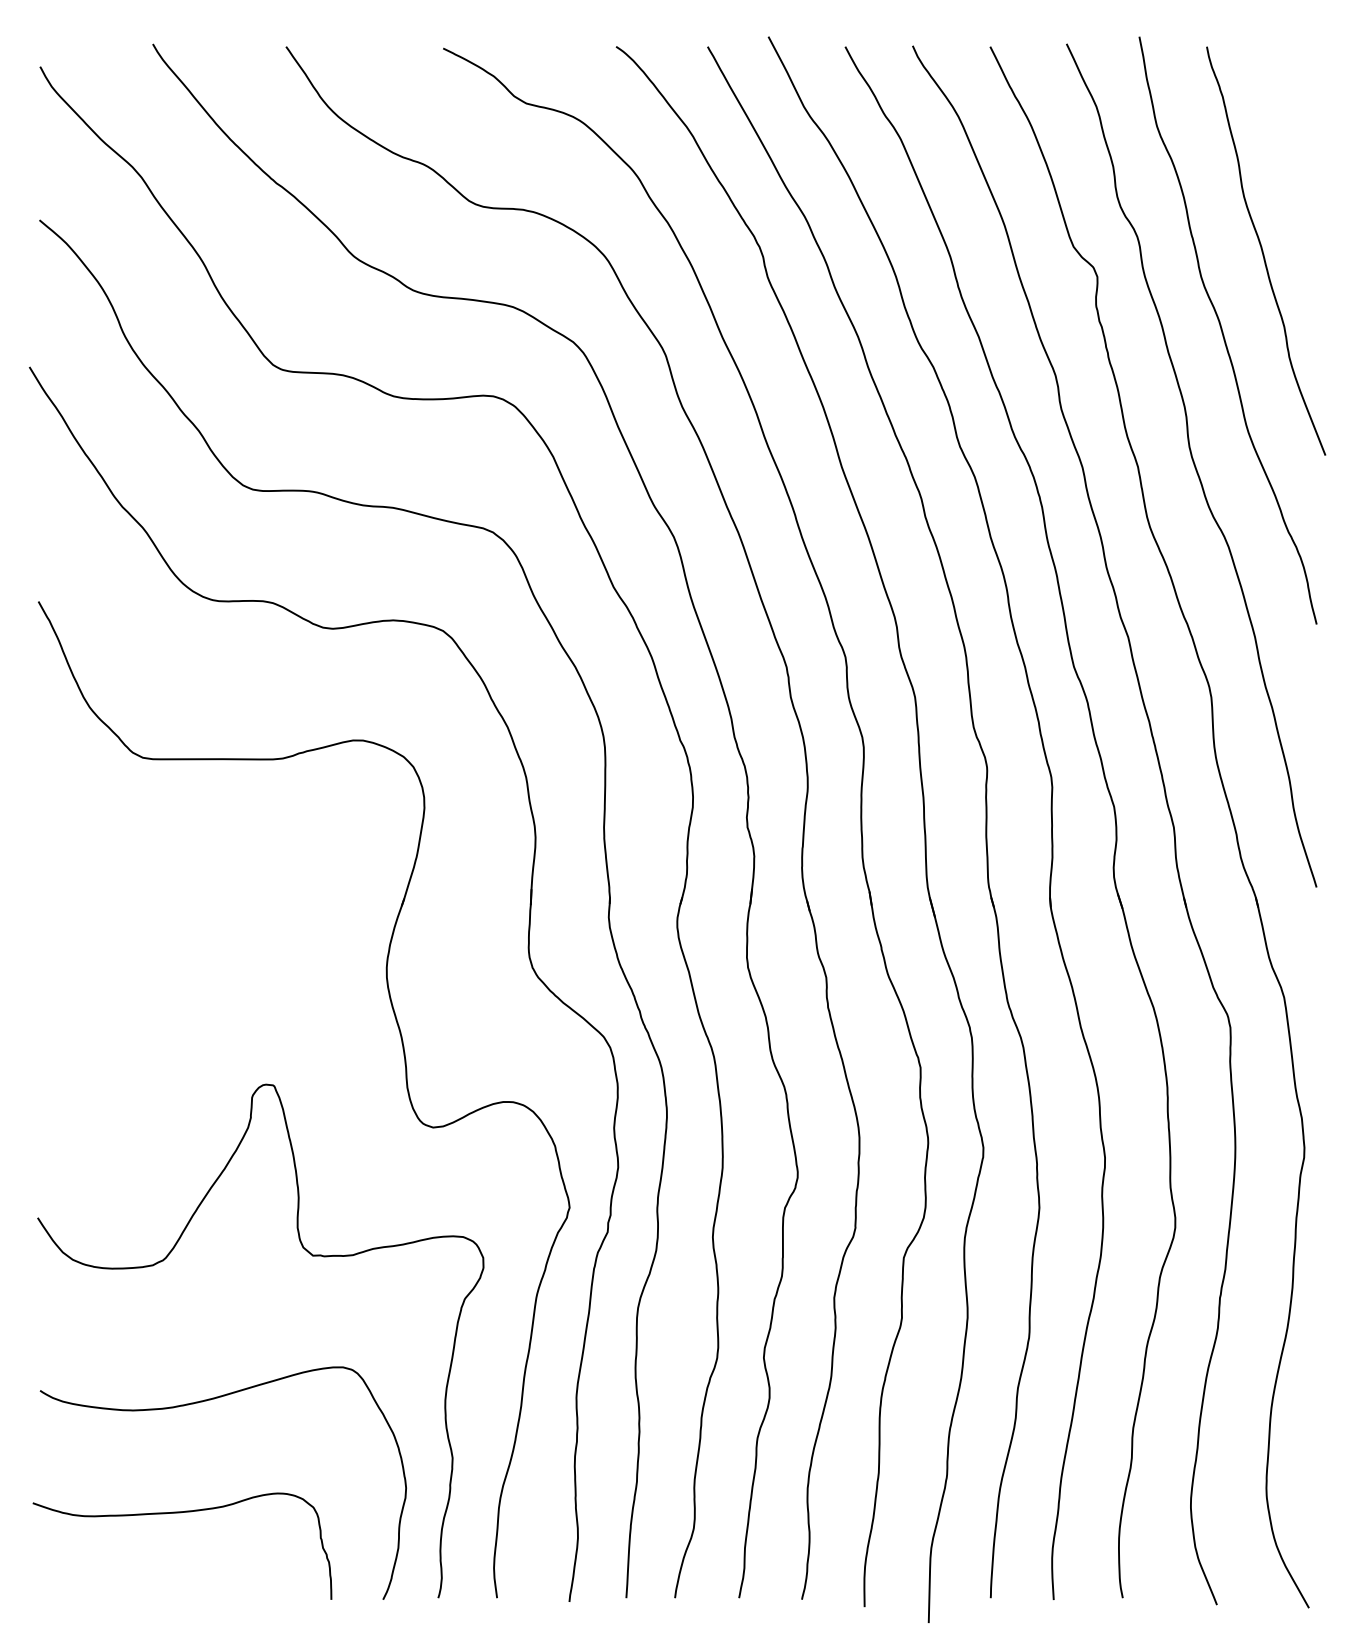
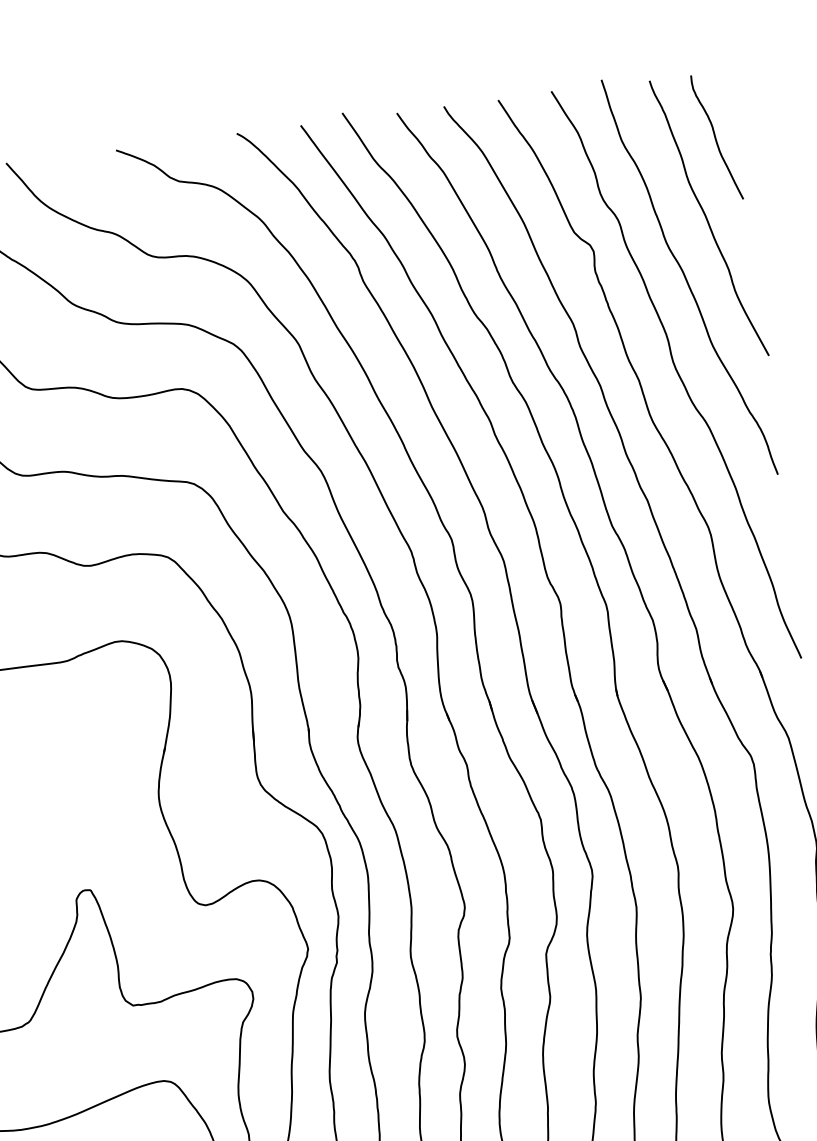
curve: (1290, 138) -> (716, 137), added

